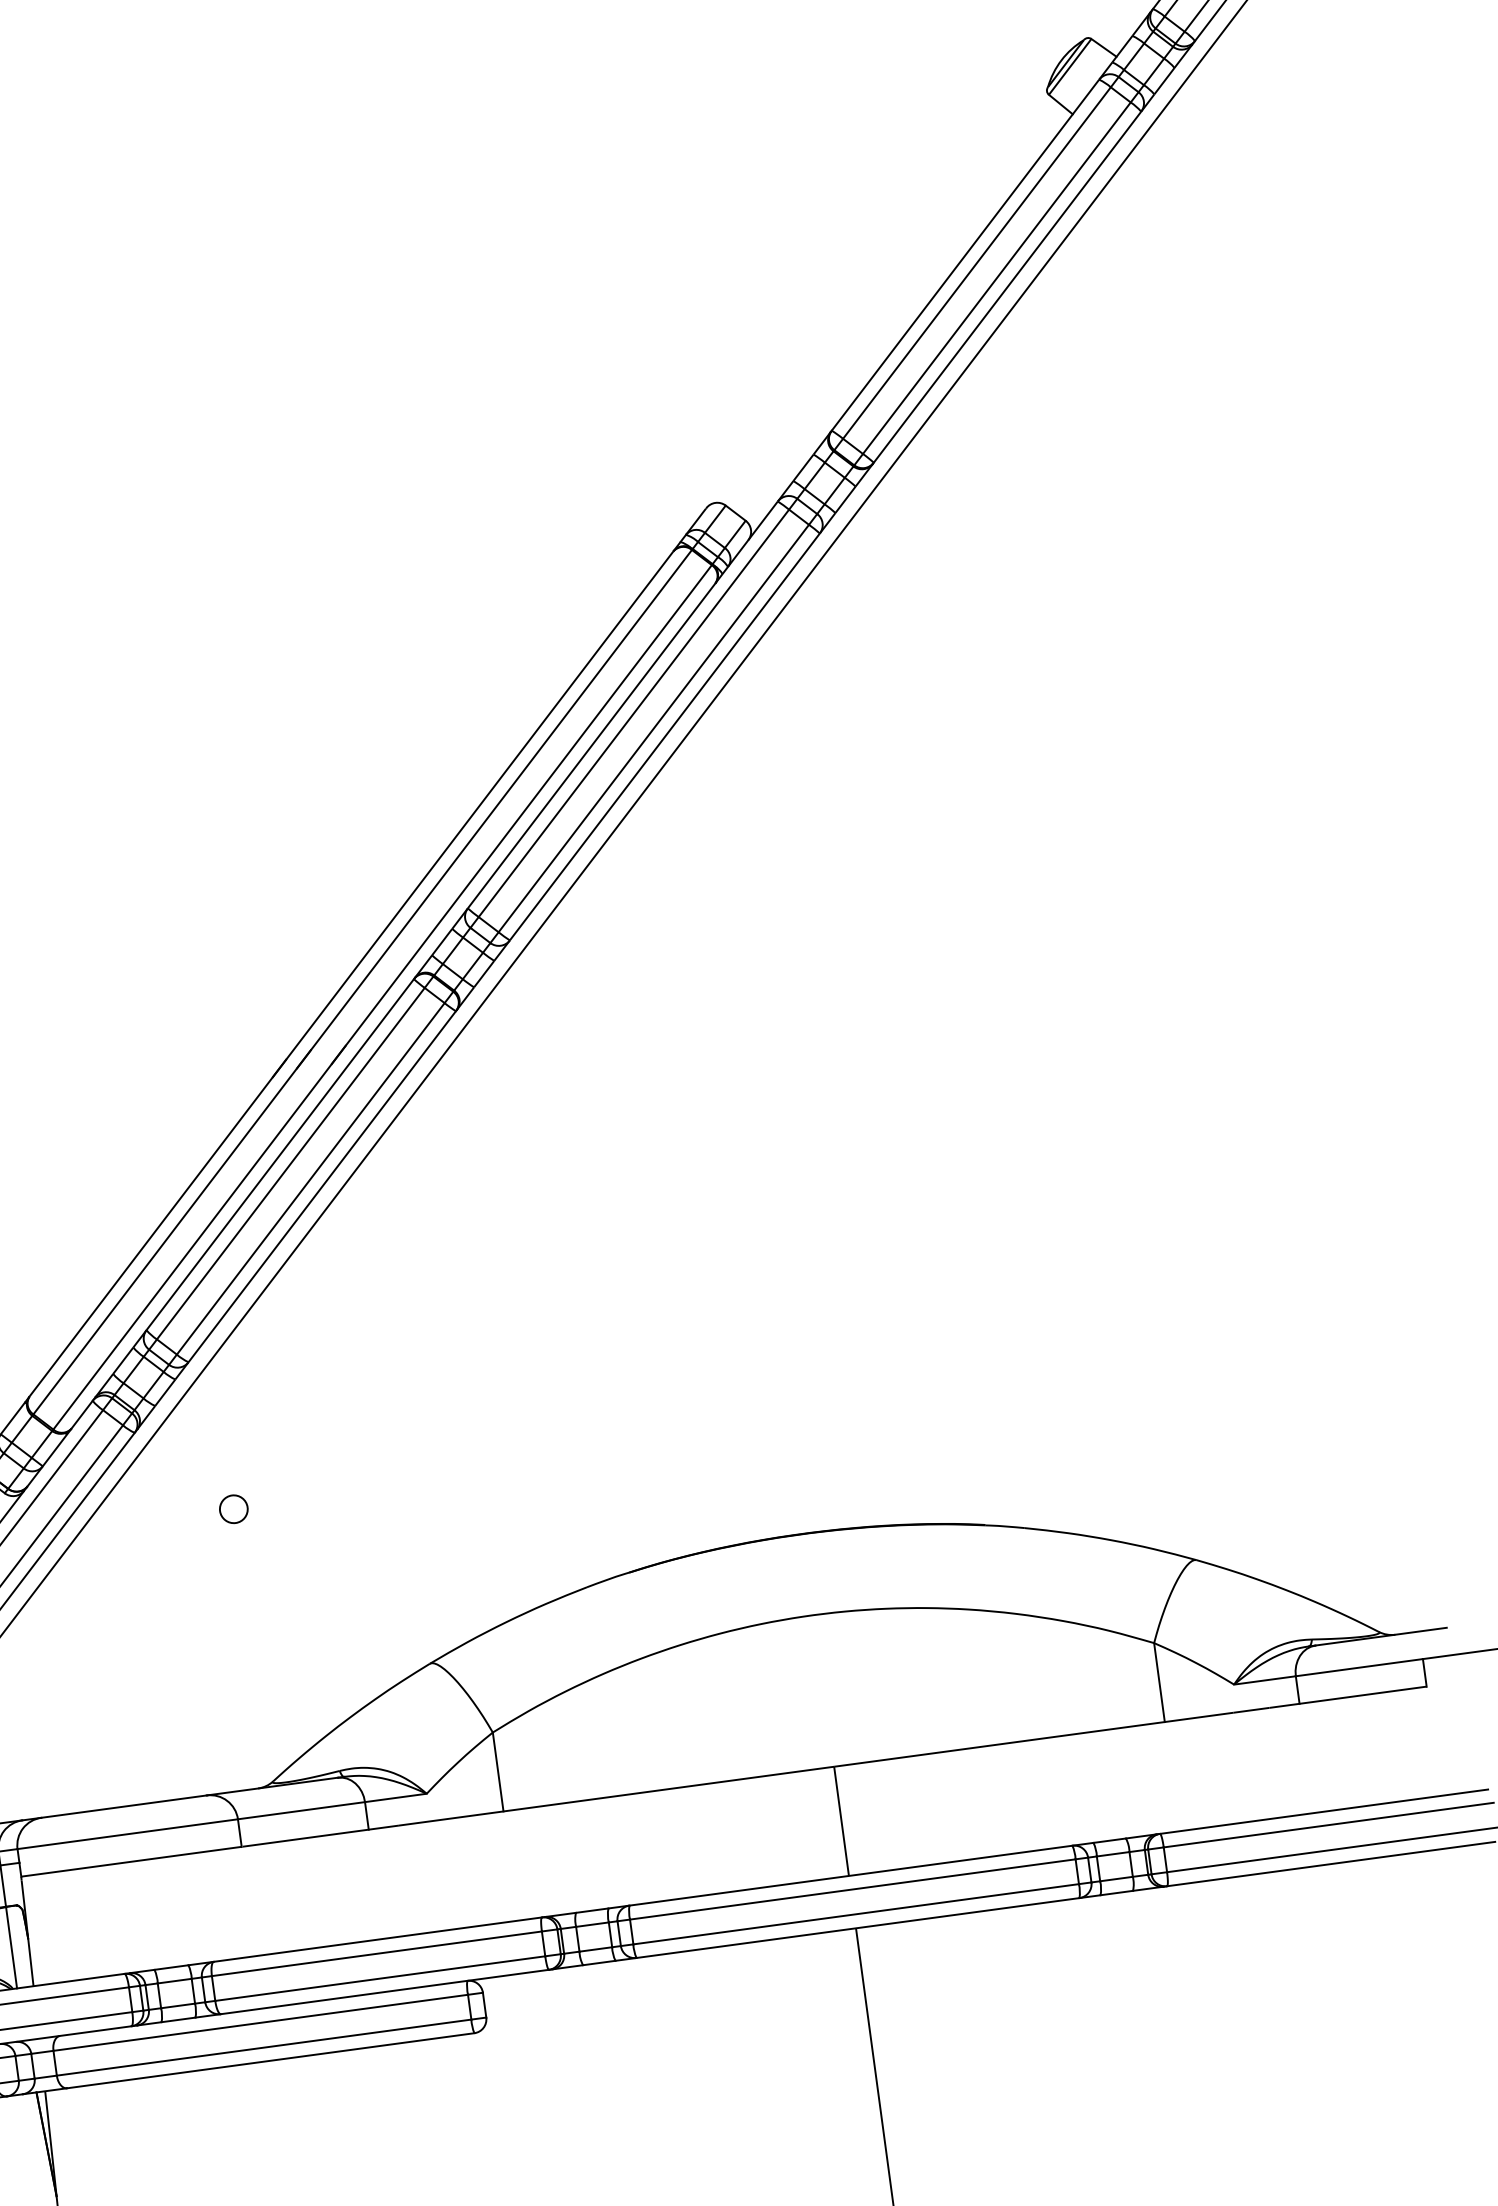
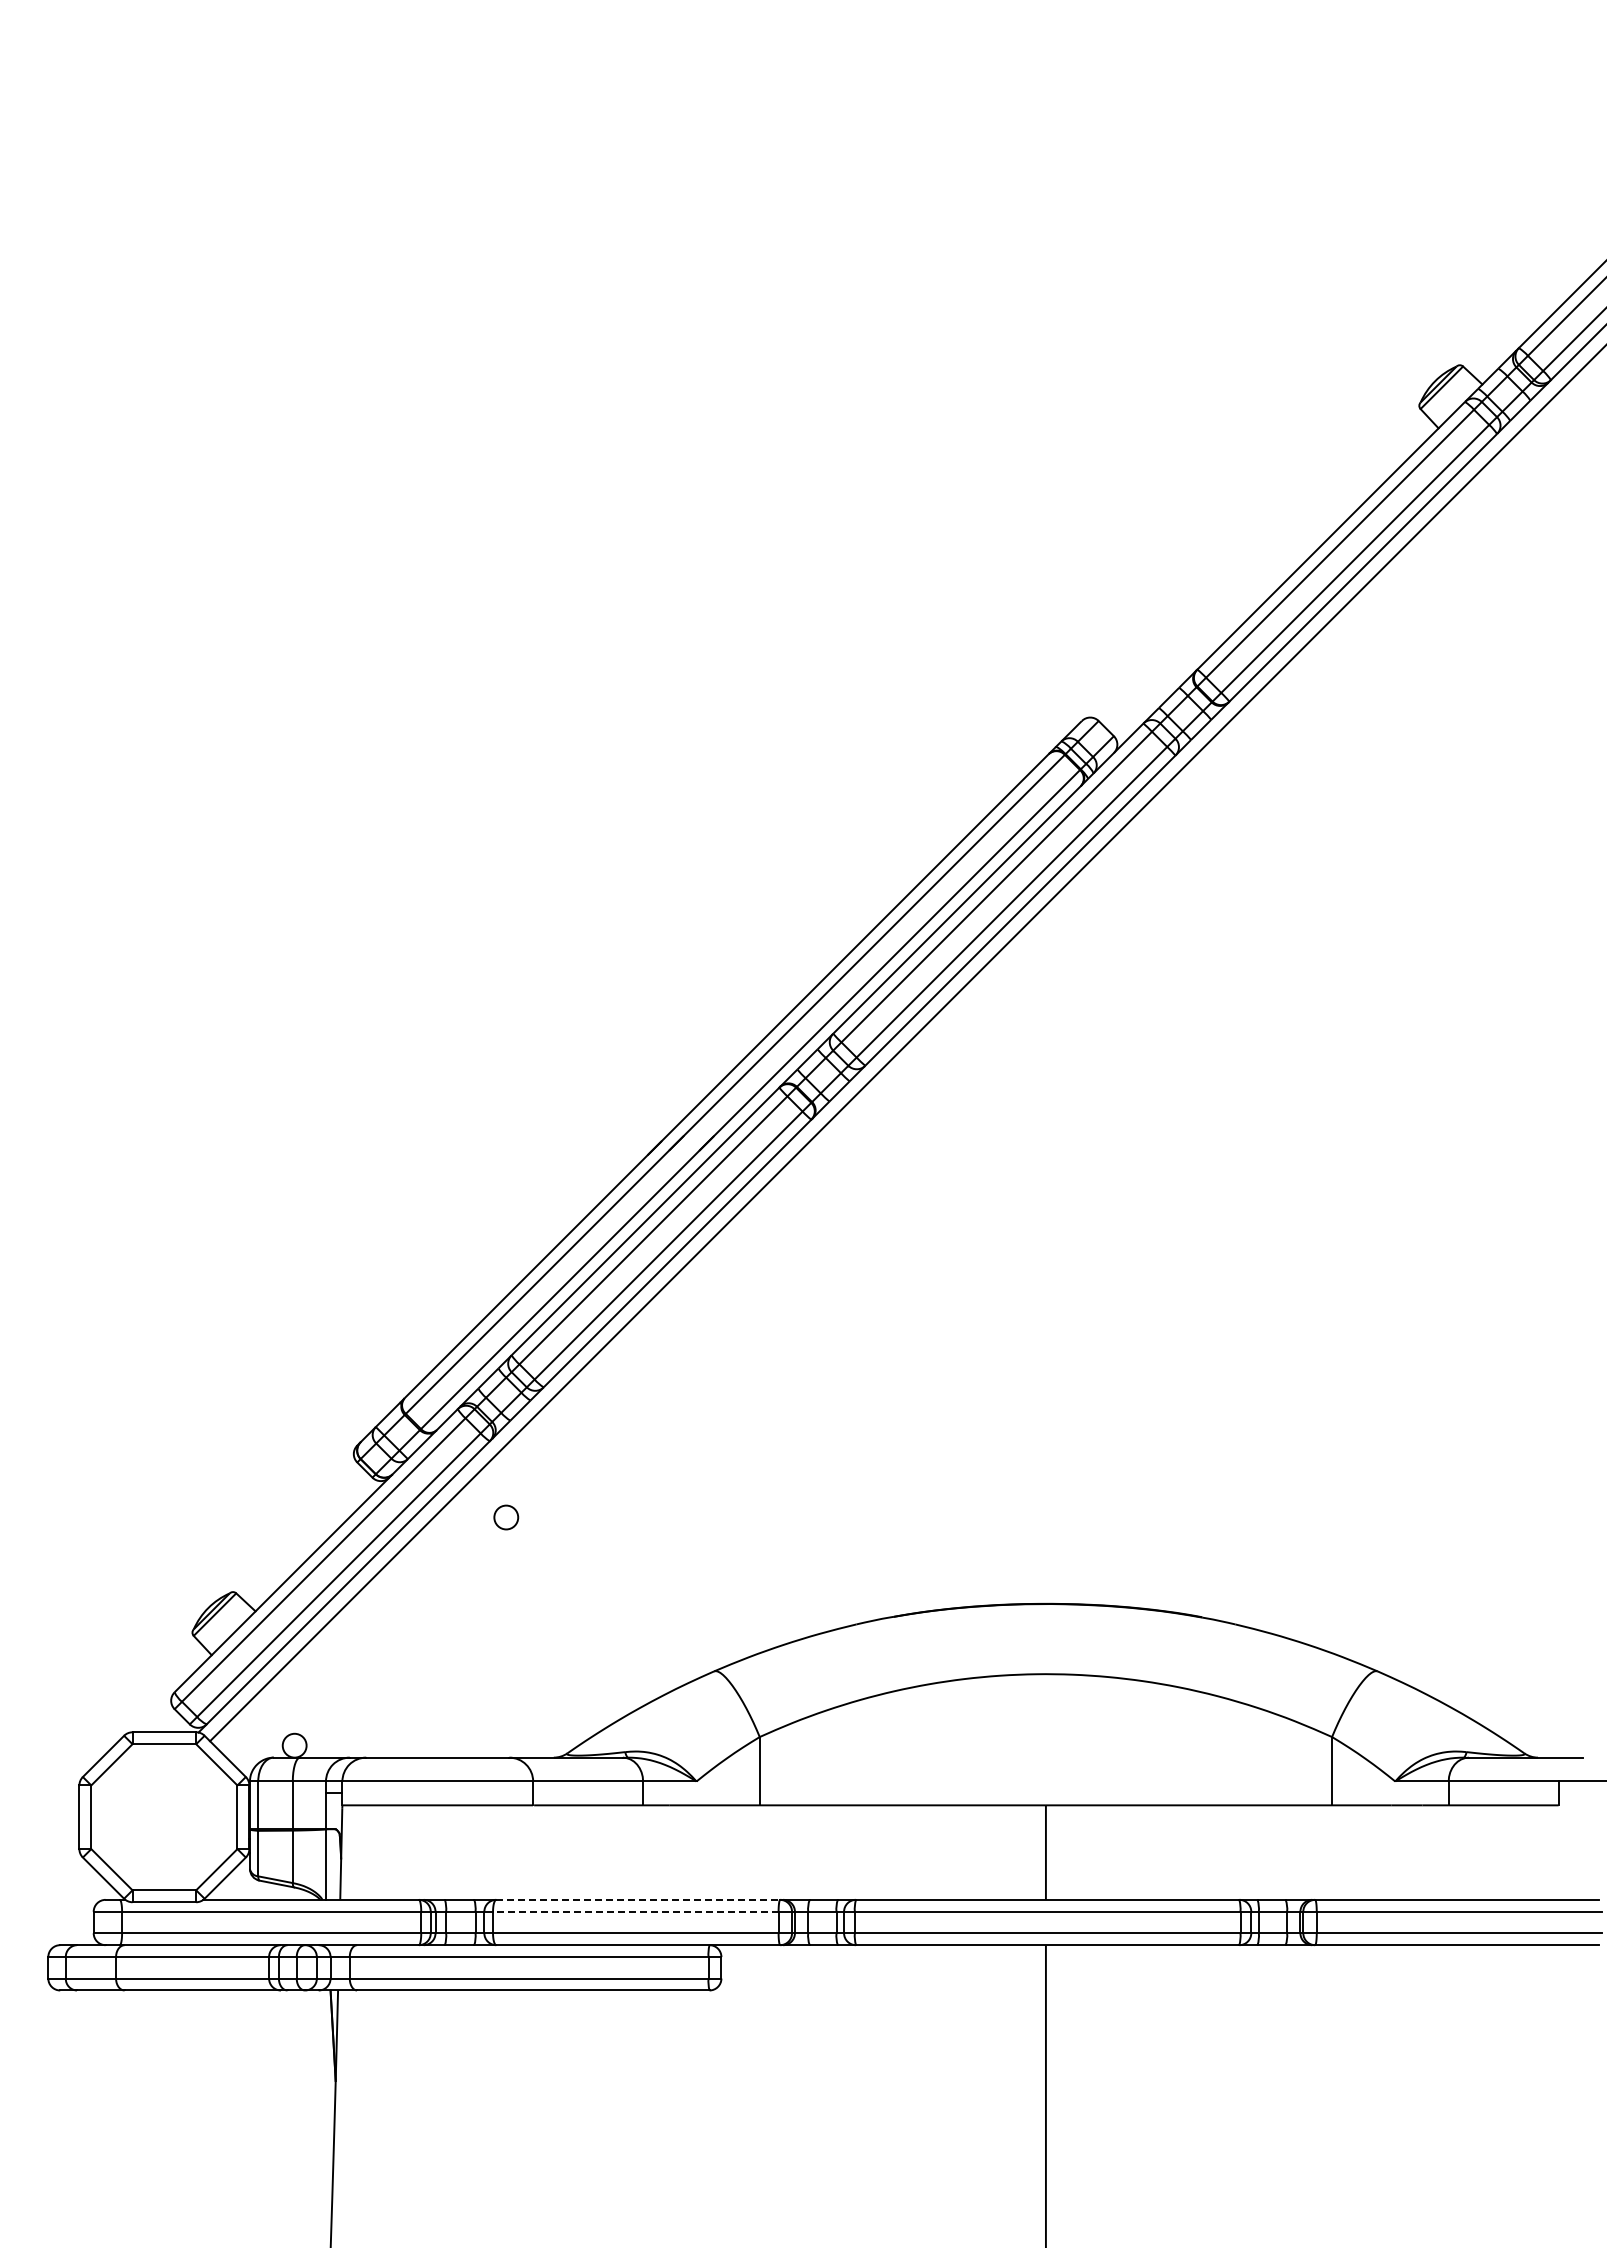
circle: (234, 1509) -> (506, 1517), moved
line: (378, 1939) -> (638, 1899), solid -> dashed
line: (376, 1953) -> (635, 1911), solid -> dashed

